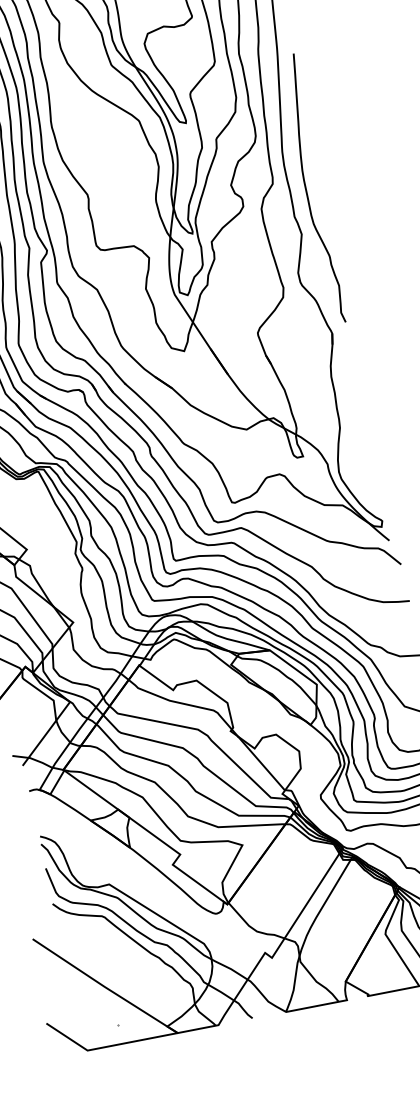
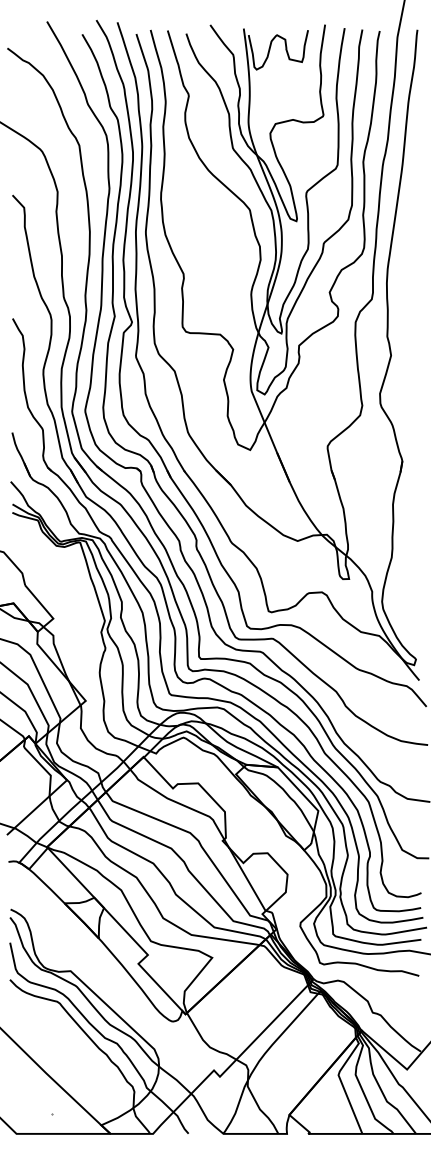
curve: (307, 190) -> (405, 312), removed

